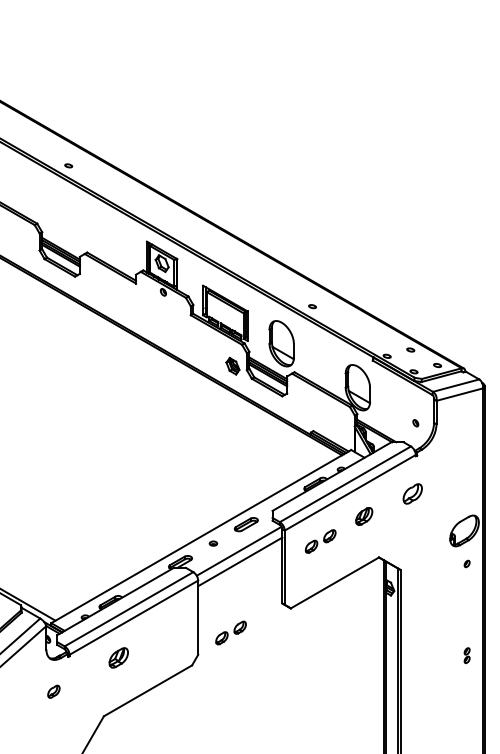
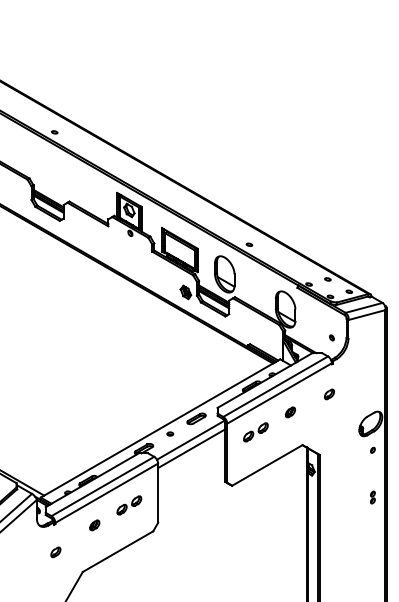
part: (412, 494) -> (329, 394), size x0.62
part: (362, 516) -> (289, 412), size x0.71
part: (231, 633) -> (129, 505), moved
part: (466, 655) -> (372, 497), moved
part: (118, 658) -> (94, 525), size x0.62
part: (53, 691) -> (55, 552), moved

